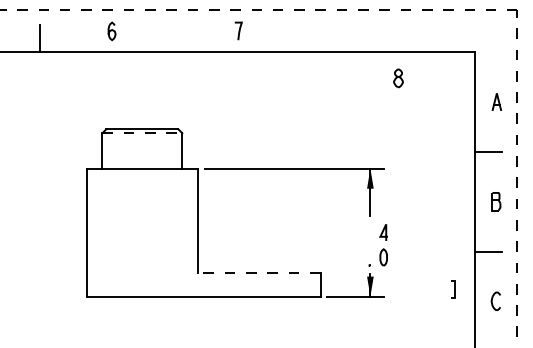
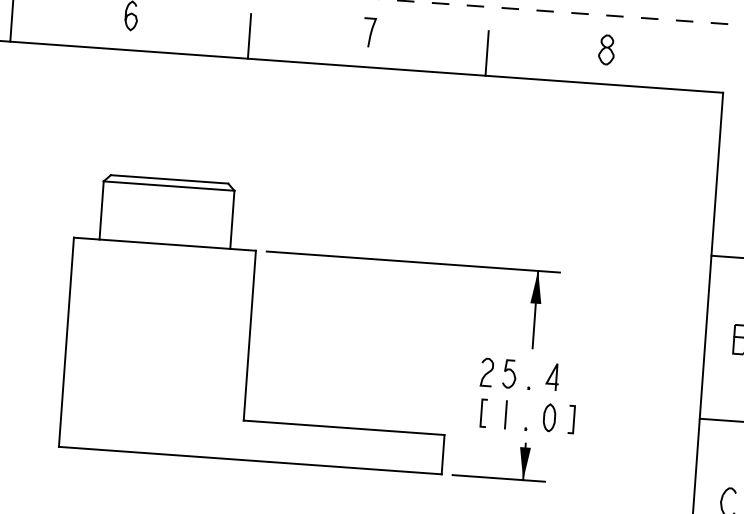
curve: (238, 30) -> (369, 31), moved
line: (184, 38) -> (249, 35), added
line: (329, 38) -> (486, 53), added
part: (398, 78) -> (606, 50), moved
line: (142, 133) -> (169, 186), dashed -> solid
part: (354, 244) -> (503, 393), added
line: (258, 272) -> (342, 427), dashed -> solid
line: (454, 289) -> (573, 419), moved

